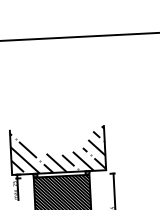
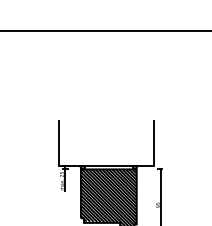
hatch: (57, 150) -> (106, 143), removed

